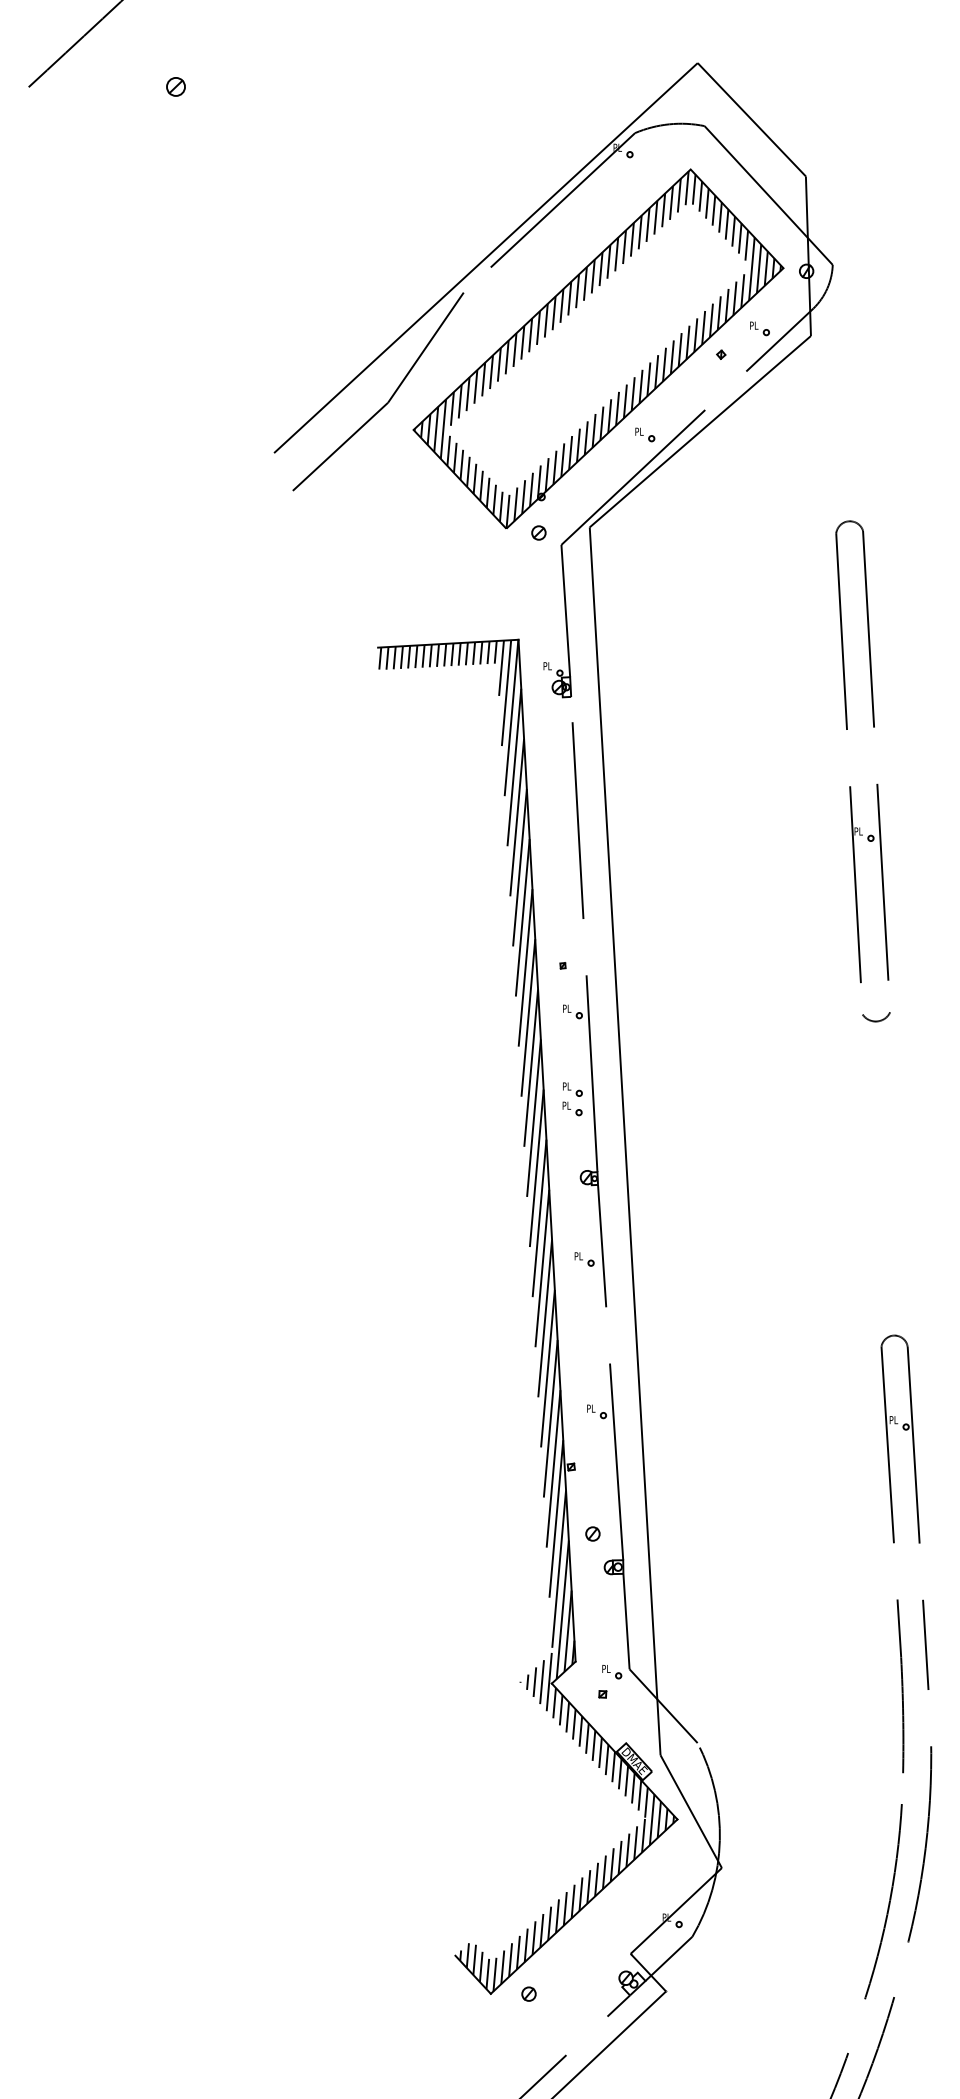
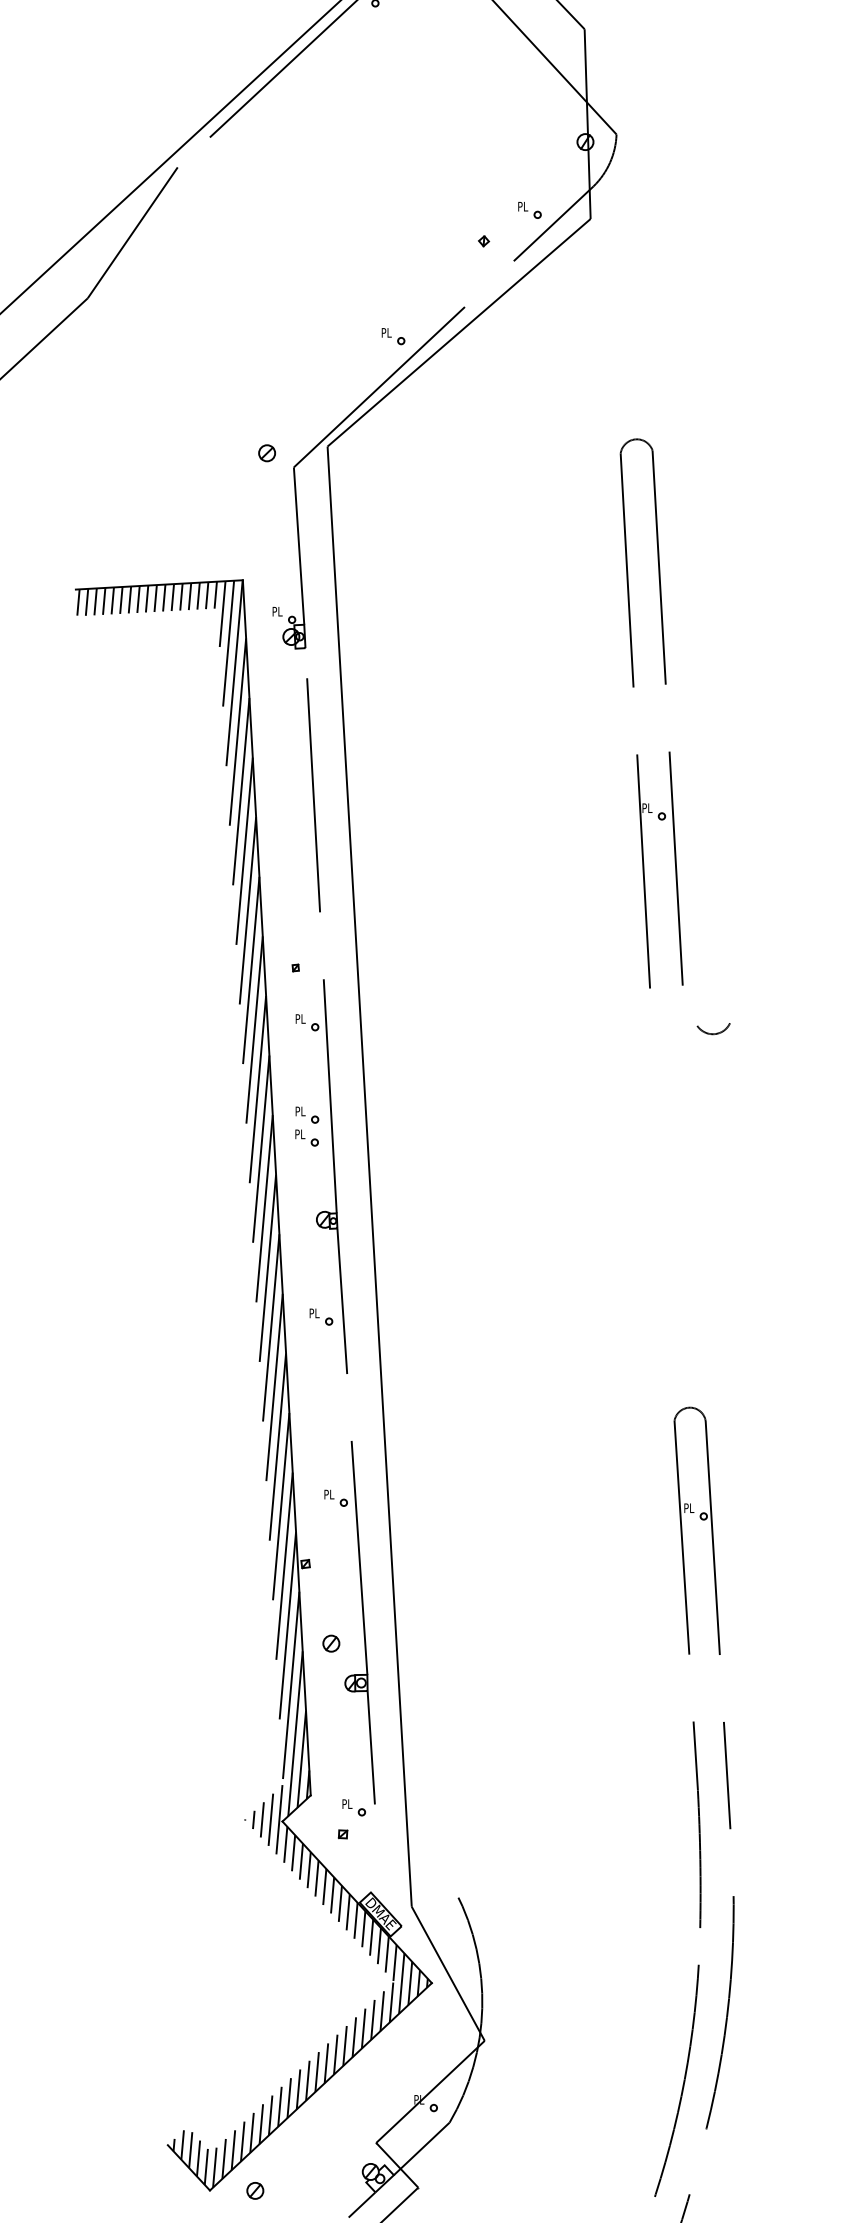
part: (598, 348) -> (337, 233), removed
arc: (876, 1020) -> (713, 1032), moved
line: (663, 1706) -> (415, 1848), removed

